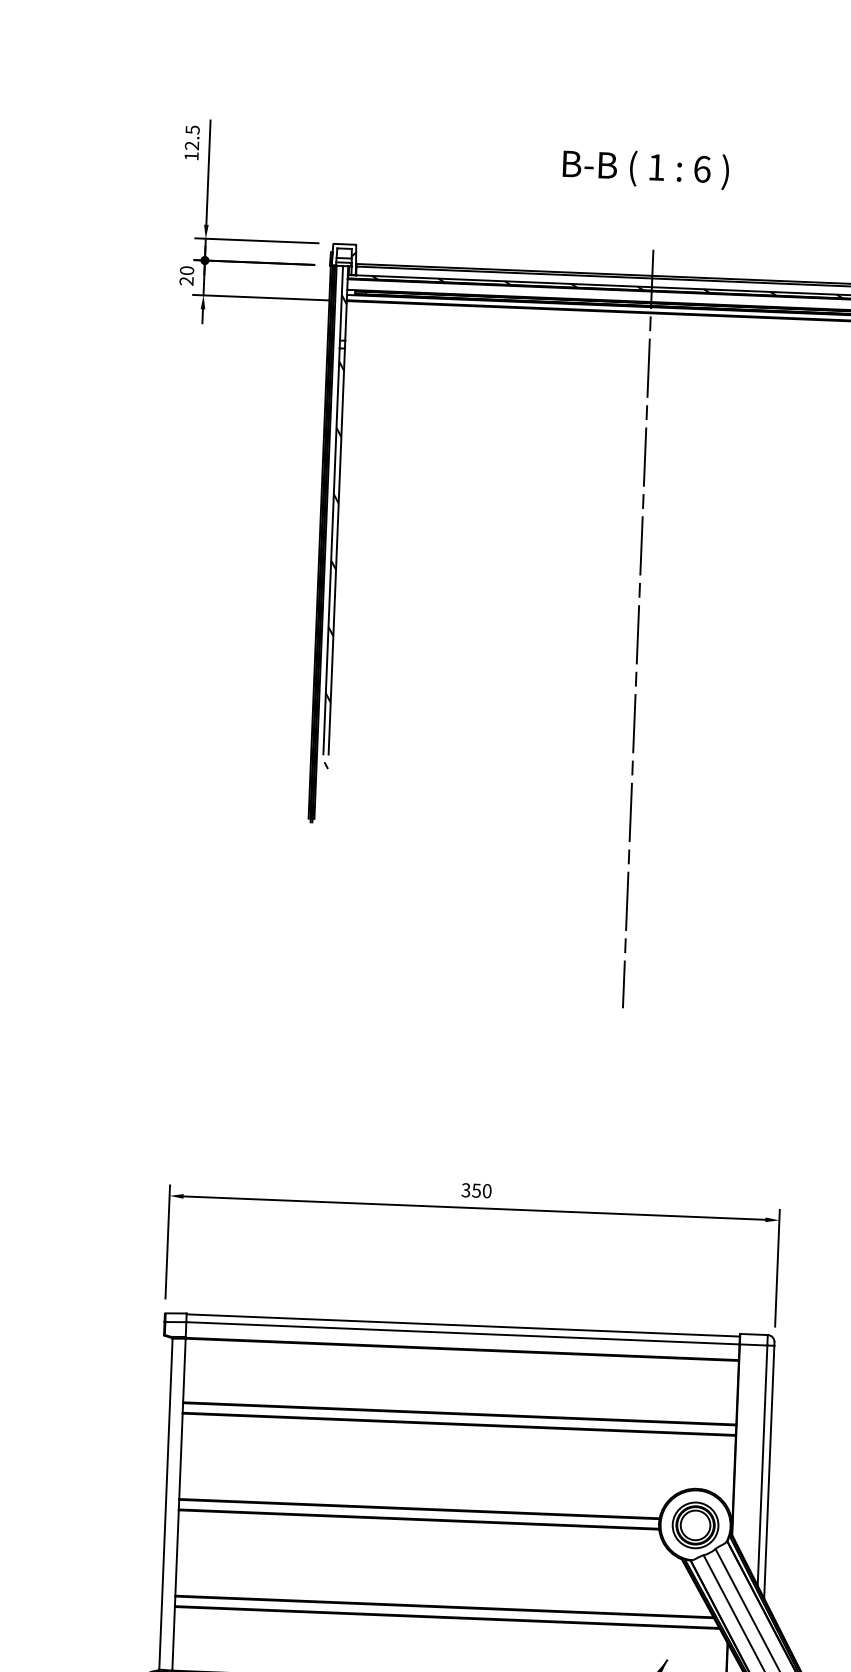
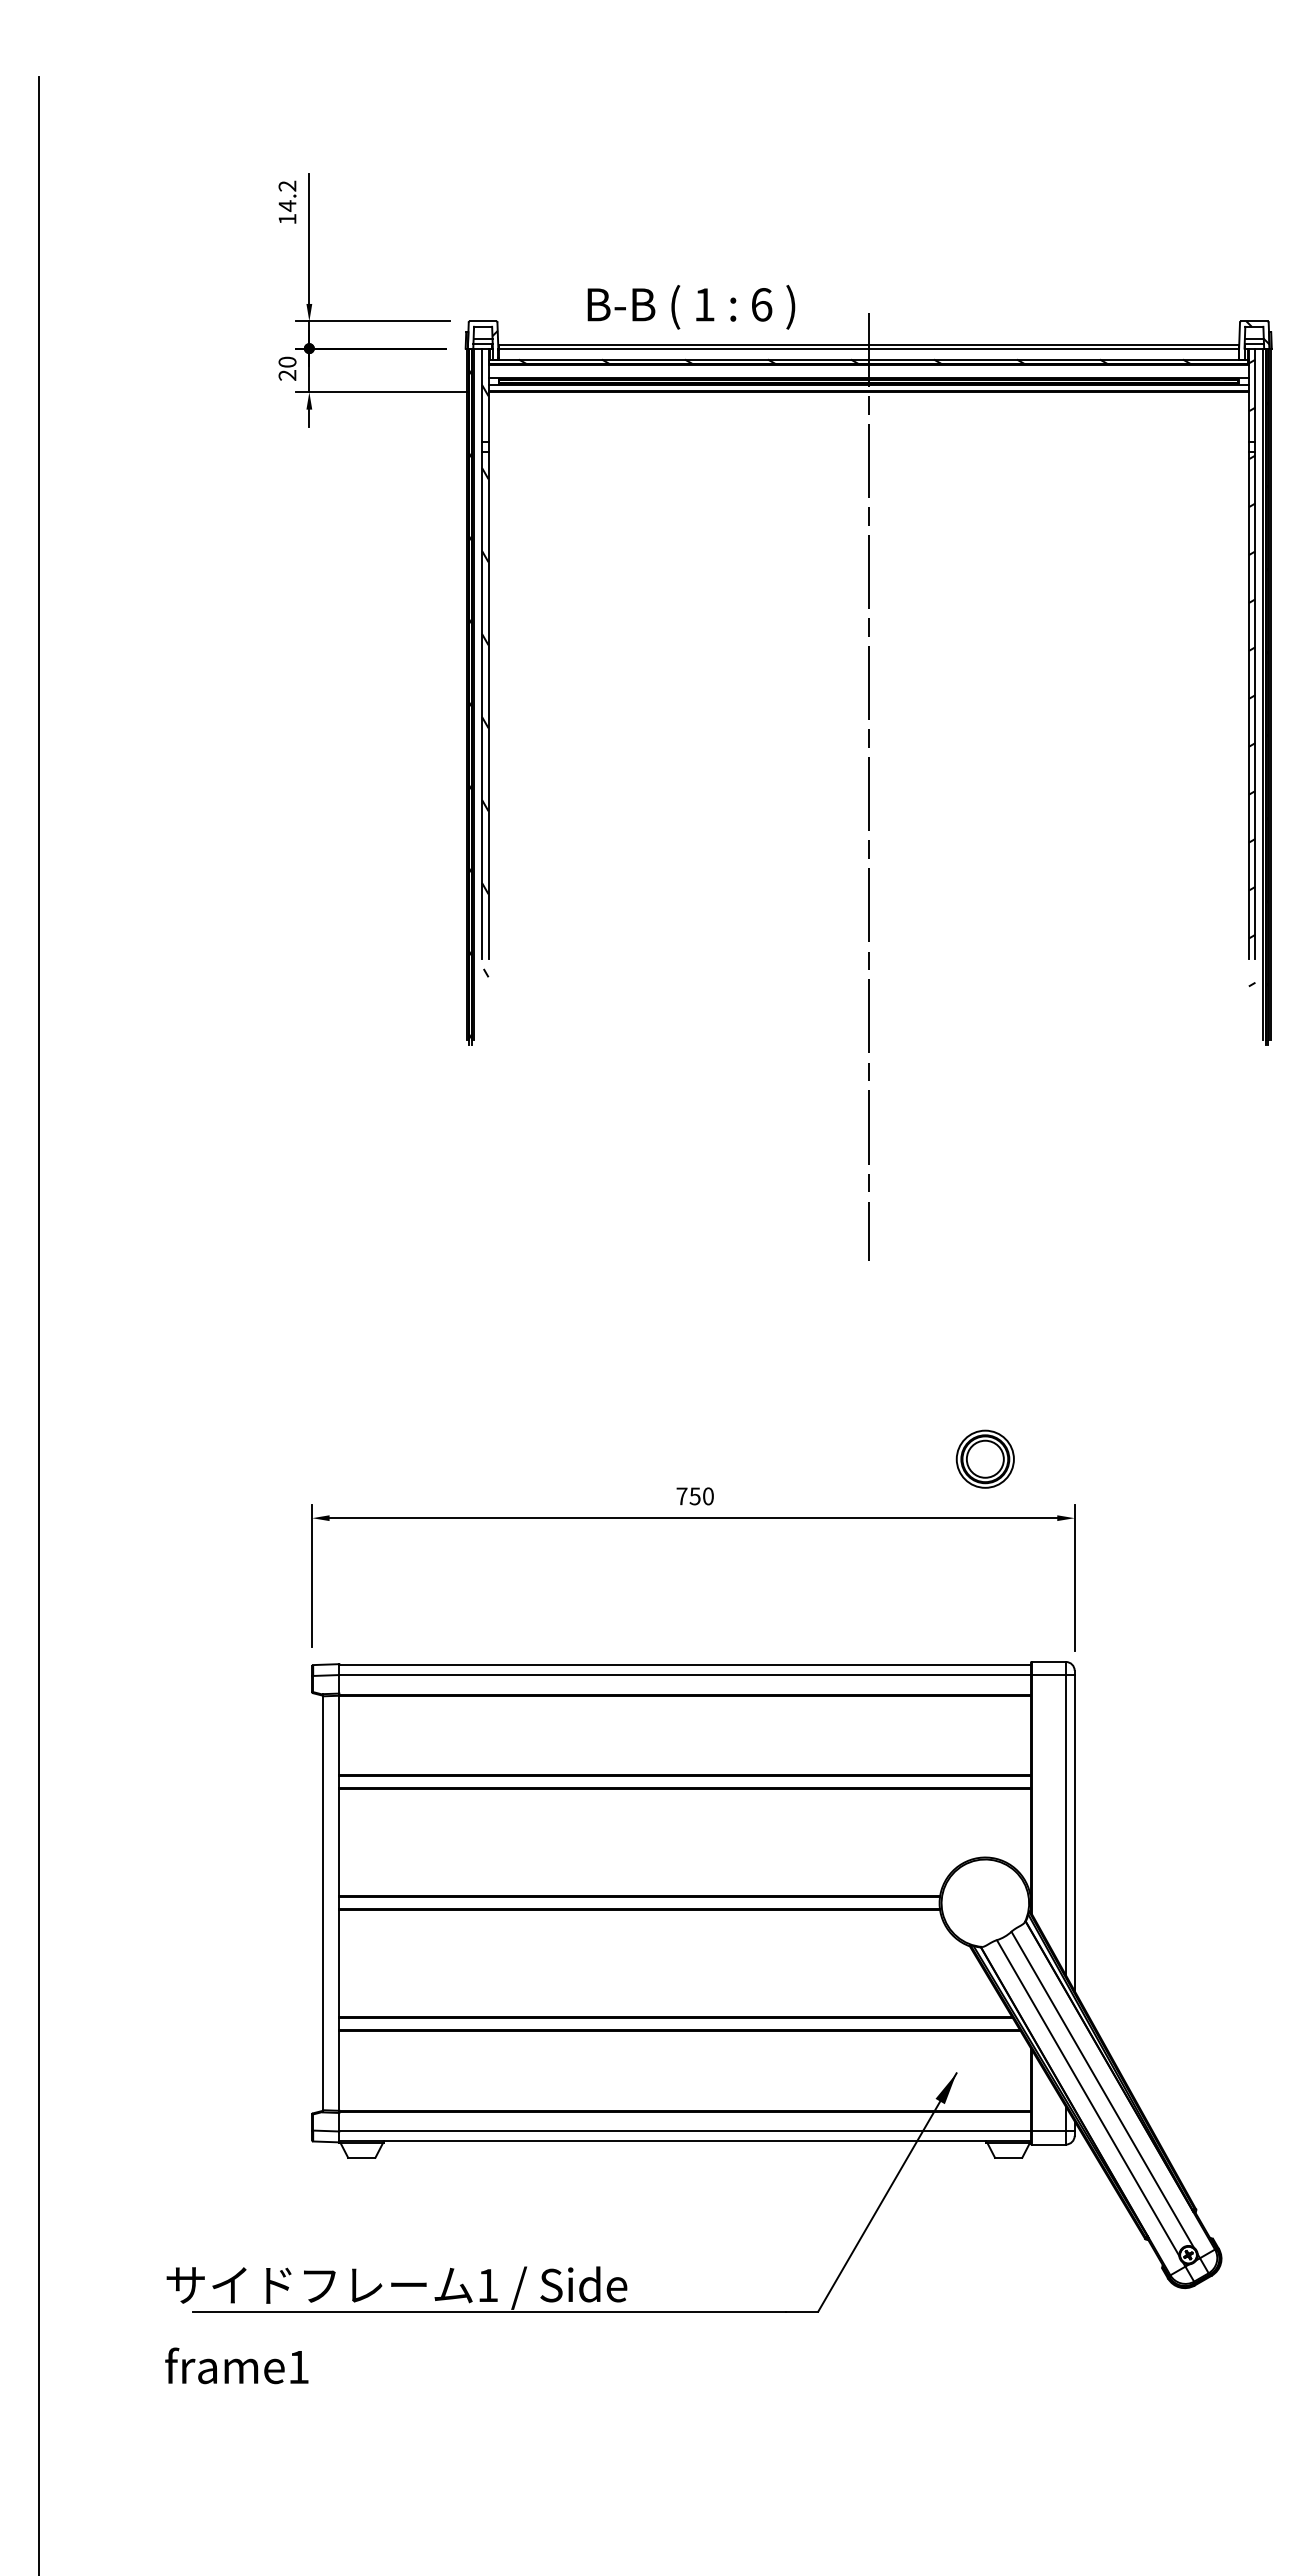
text: (192, 138) -> (287, 196), 12.5 -> 14.2
text: (646, 169) -> (691, 307), moved
text: (465, 1190) -> (681, 1496), 350 -> 750
part: (694, 1524) -> (984, 1458), moved

